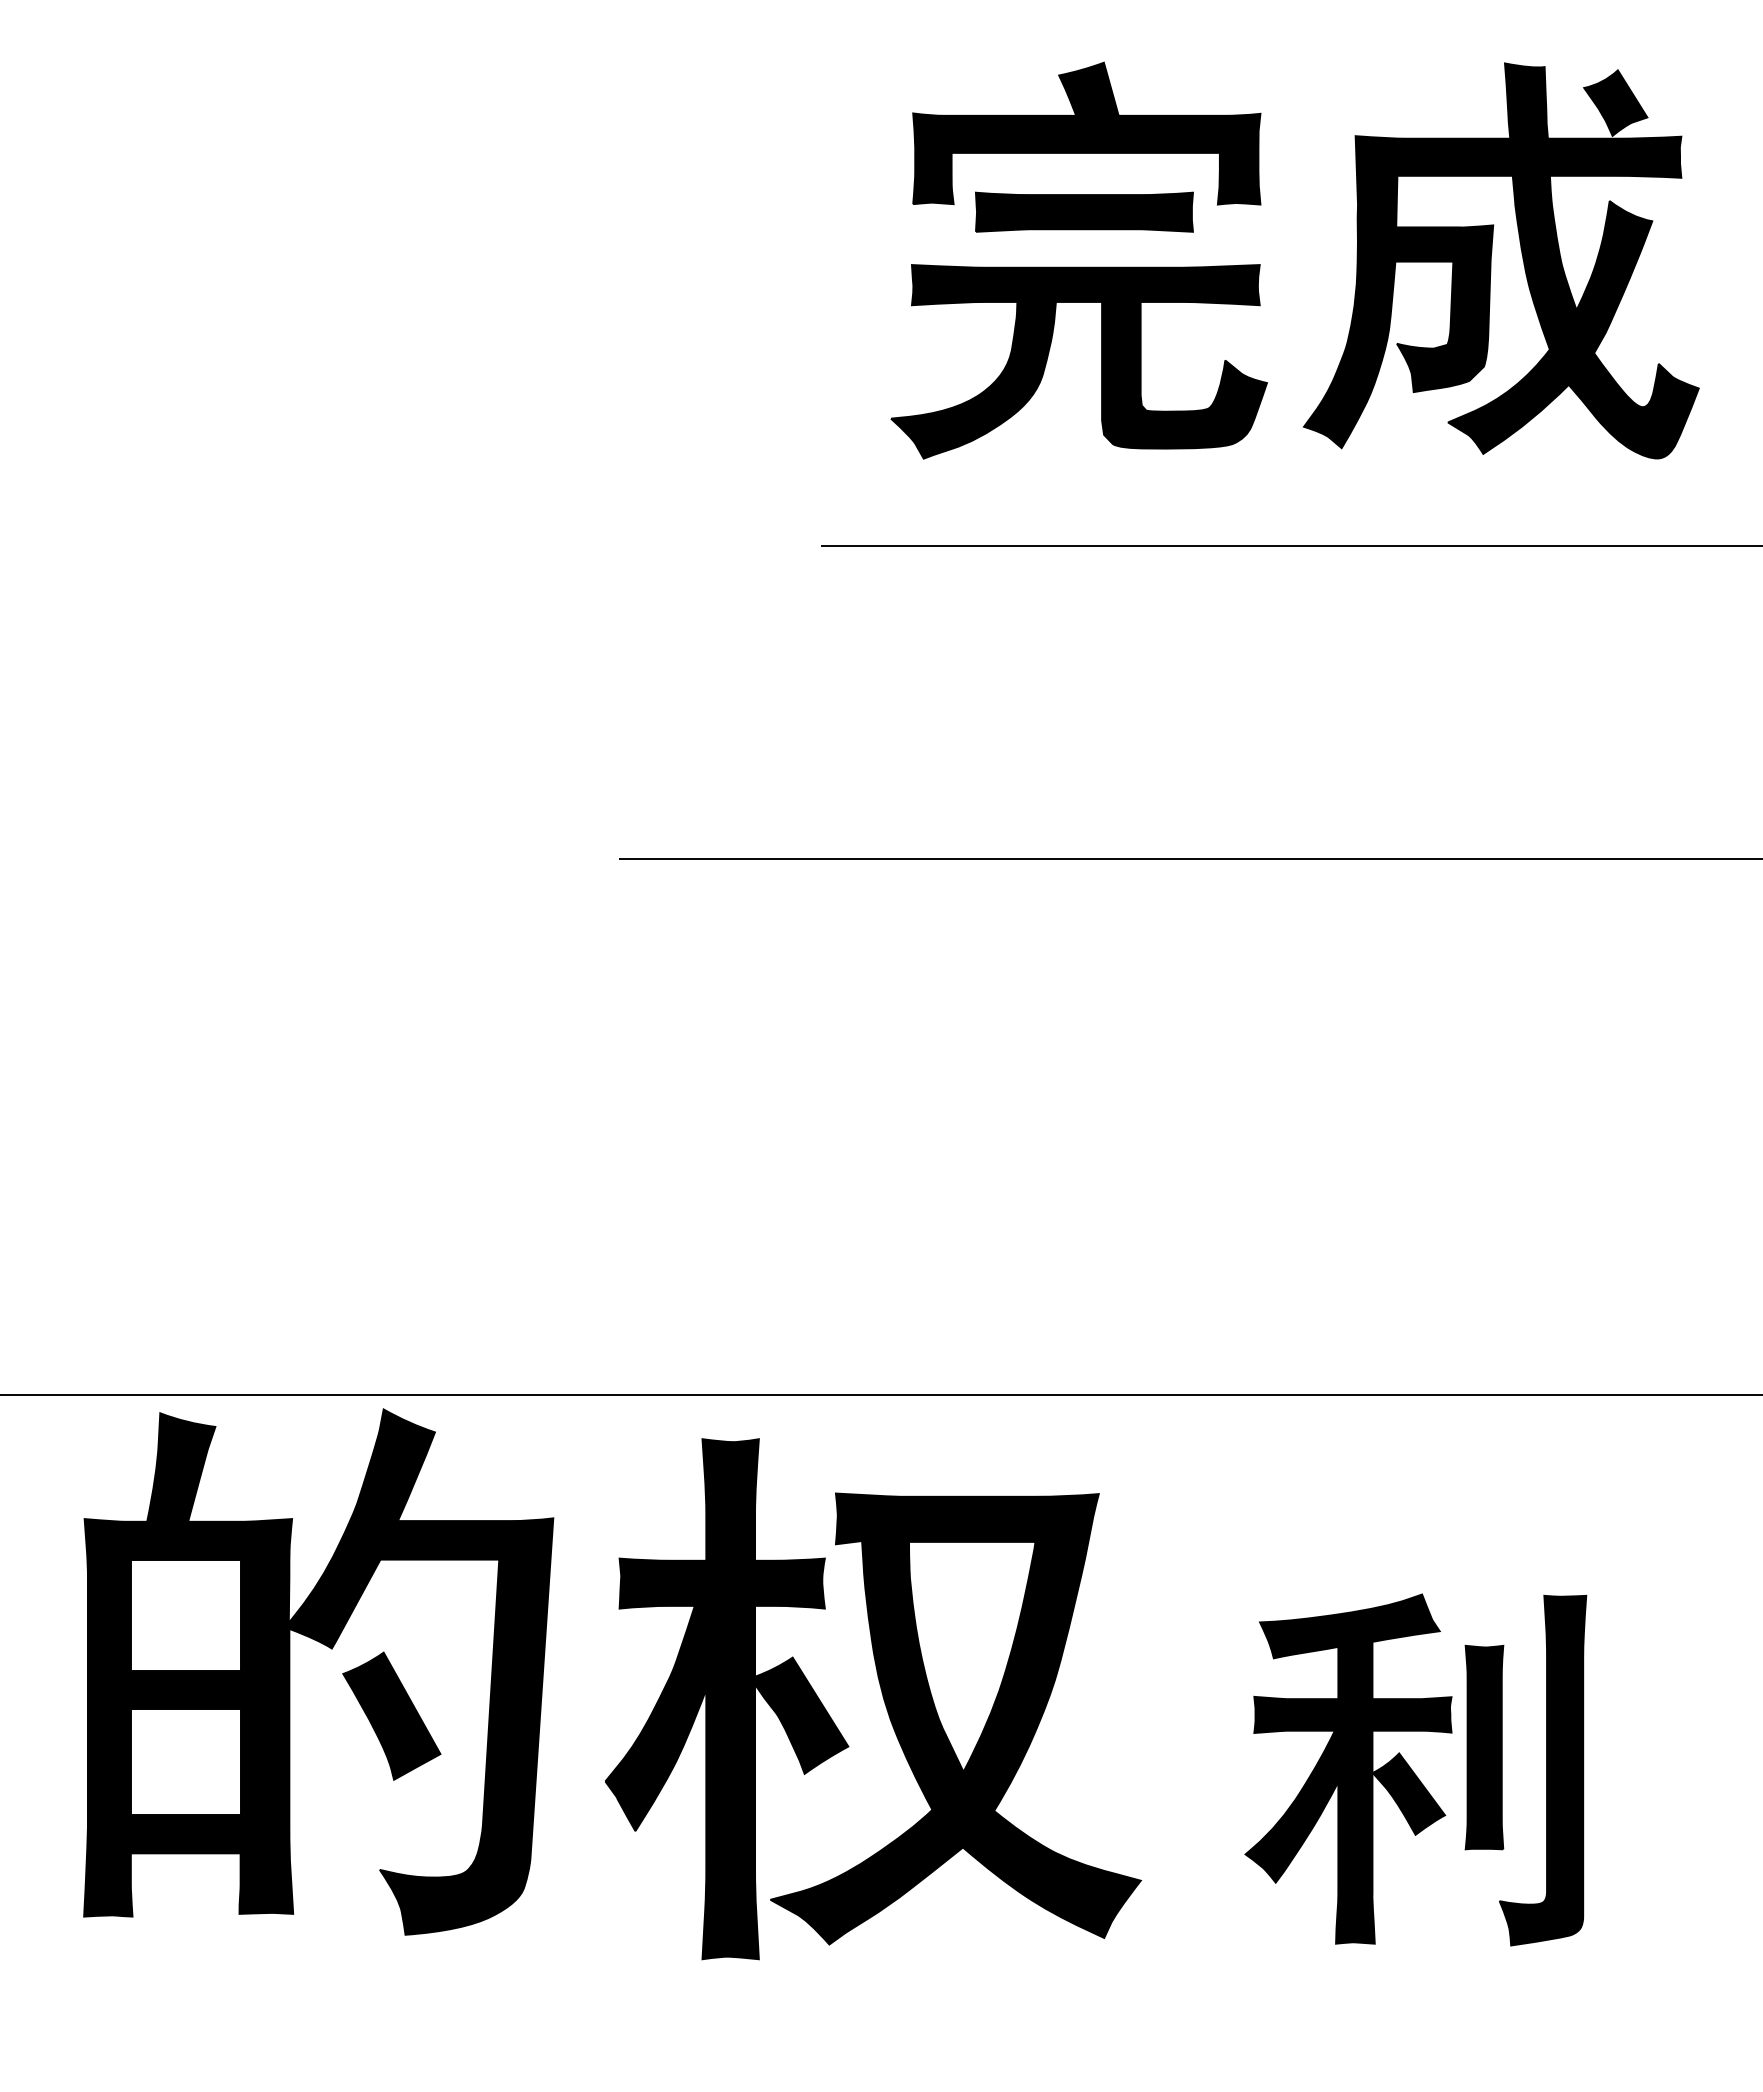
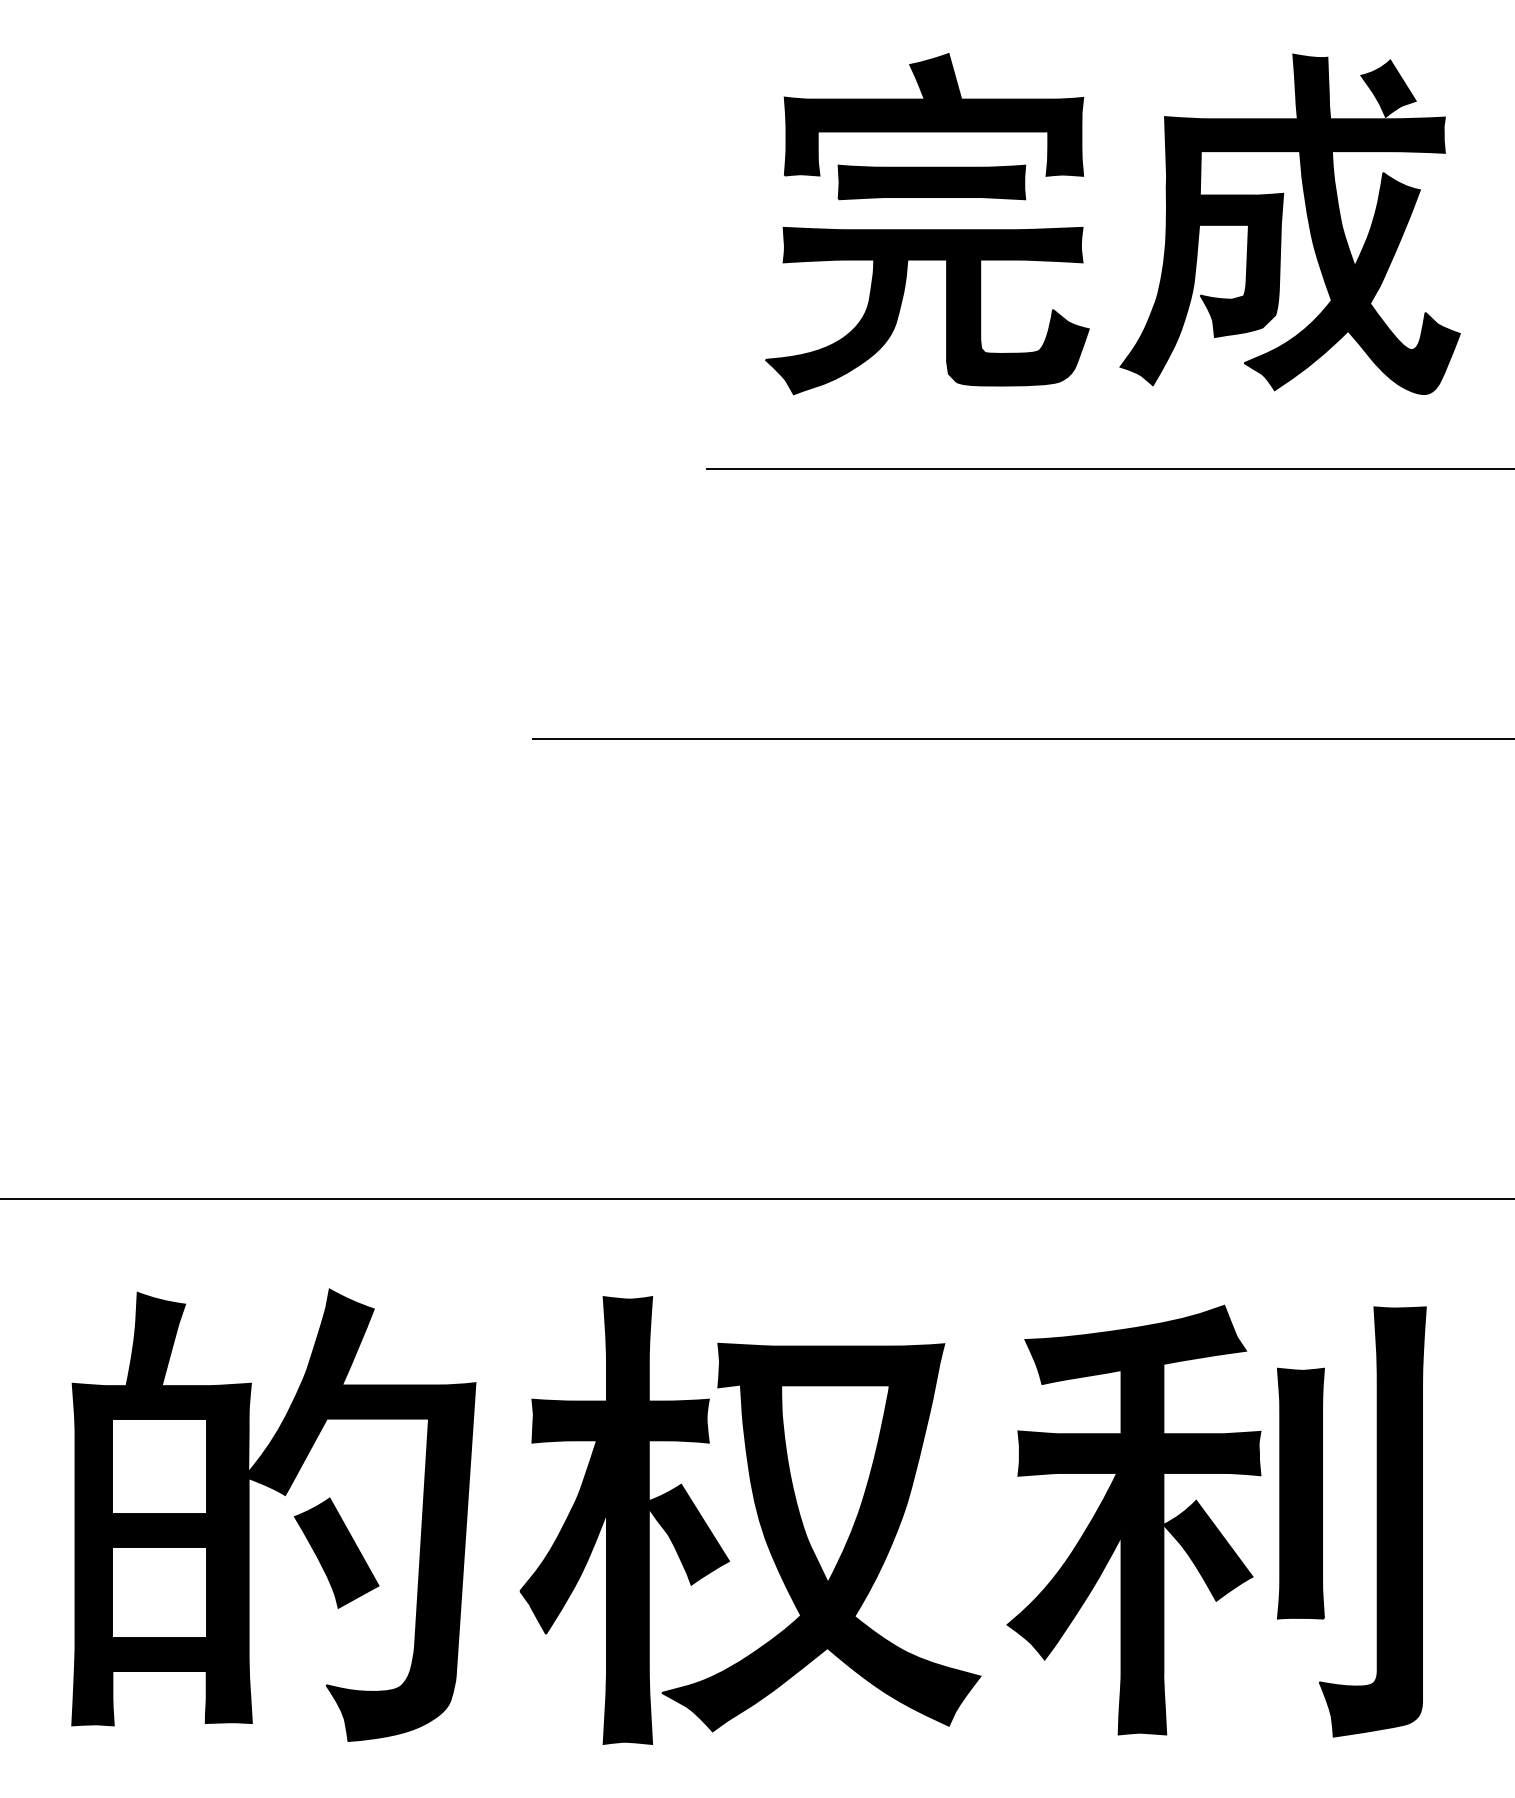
part: (342, 1673) -> (294, 1516), moved
part: (882, 1697) -> (758, 1519), moved
part: (1415, 1769) -> (1216, 1520), size x1.43

